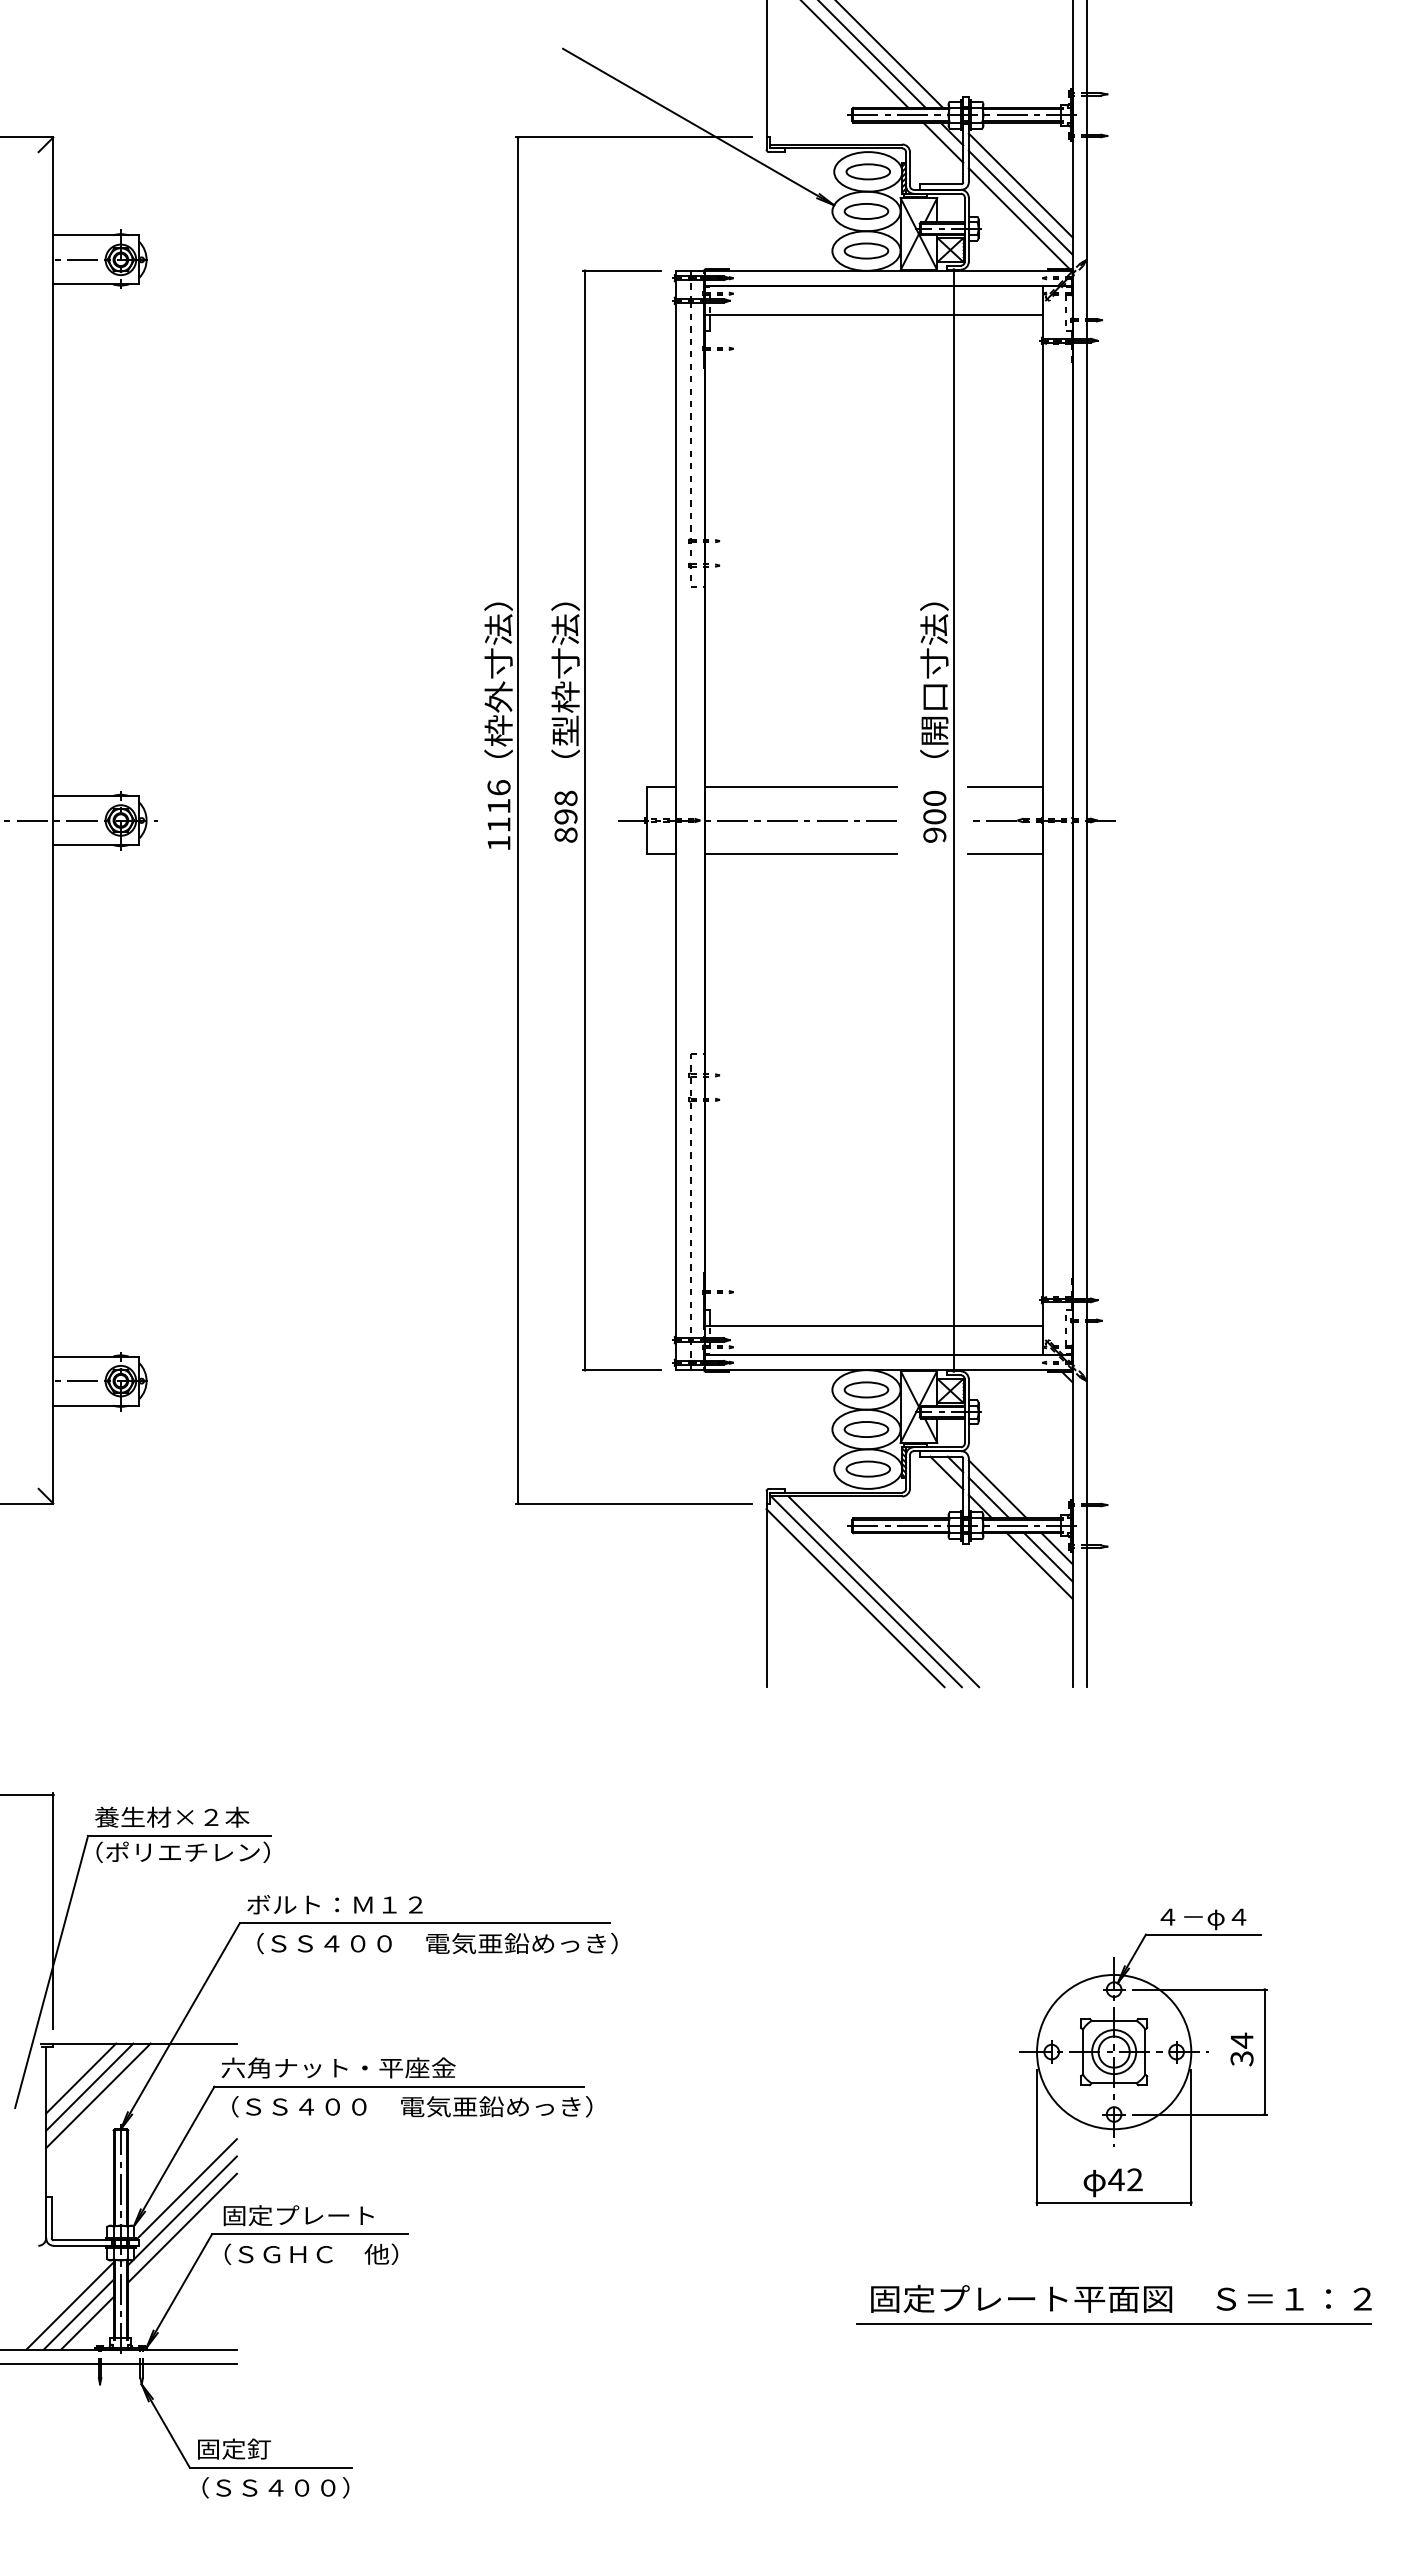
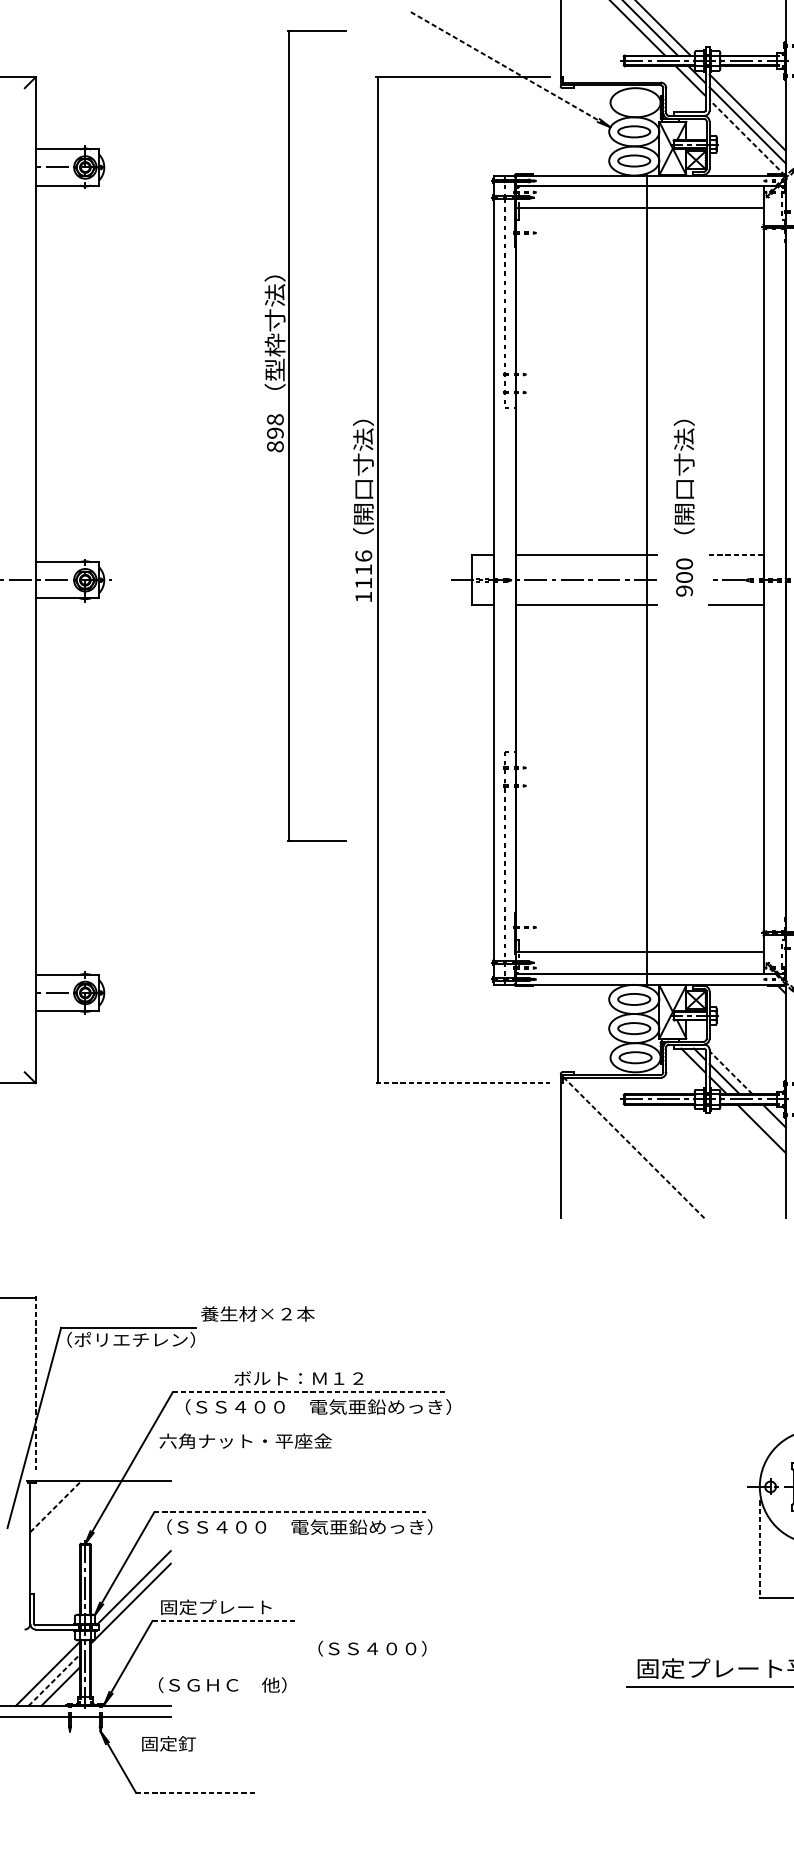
line: (698, 127) -> (510, 70), solid -> dashed
part: (867, 171) -> (635, 102), removed
line: (1020, 219) -> (747, 137), solid -> dashed
text: (498, 713) -> (363, 501), （枠外寸法） -> （開口寸法）
line: (1006, 786) -> (737, 555), solid -> dashed
part: (585, 820) -> (289, 435), moved
line: (953, 820) -> (646, 580), moved
line: (997, 1489) -> (730, 1072), solid -> dashed
line: (633, 1503) -> (462, 1083), solid -> dashed
line: (1048, 1557) -> (768, 1122), removed
line: (866, 1591) -> (634, 1147), solid -> dashed
line: (883, 1591) -> (646, 1147), removed
line: (855, 1598) -> (626, 1152), removed
text: (172, 1816) -> (258, 1313), moved
text: (334, 1904) -> (298, 1378), moved
line: (53, 1910) -> (35, 1382), solid -> dashed
line: (424, 1923) -> (308, 1392), solid -> dashed
text: (338, 2067) -> (245, 1440), moved
line: (81, 2078) -> (56, 1506), solid -> dashed
line: (89, 2086) -> (62, 1512), removed
line: (399, 2086) -> (290, 1512), solid -> dashed
line: (98, 2095) -> (68, 1518), removed
line: (1037, 2138) -> (760, 1550), solid -> dashed
line: (182, 2227) -> (130, 1616), removed
line: (310, 2234) -> (224, 1621), solid -> dashed
text: (311, 2253) -> (222, 1684), moved
line: (79, 2314) -> (54, 1680), solid -> dashed
text: (234, 2448) -> (168, 1743), moved
line: (270, 2467) -> (195, 1792), solid -> dashed
text: (275, 2487) -> (372, 1648), moved

